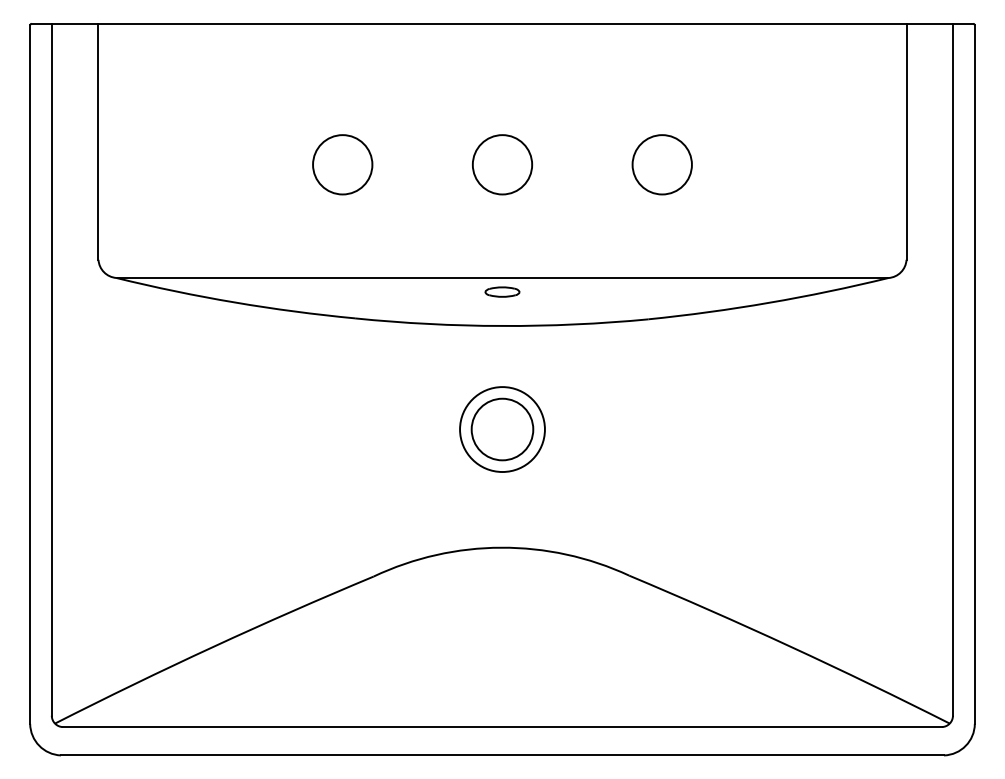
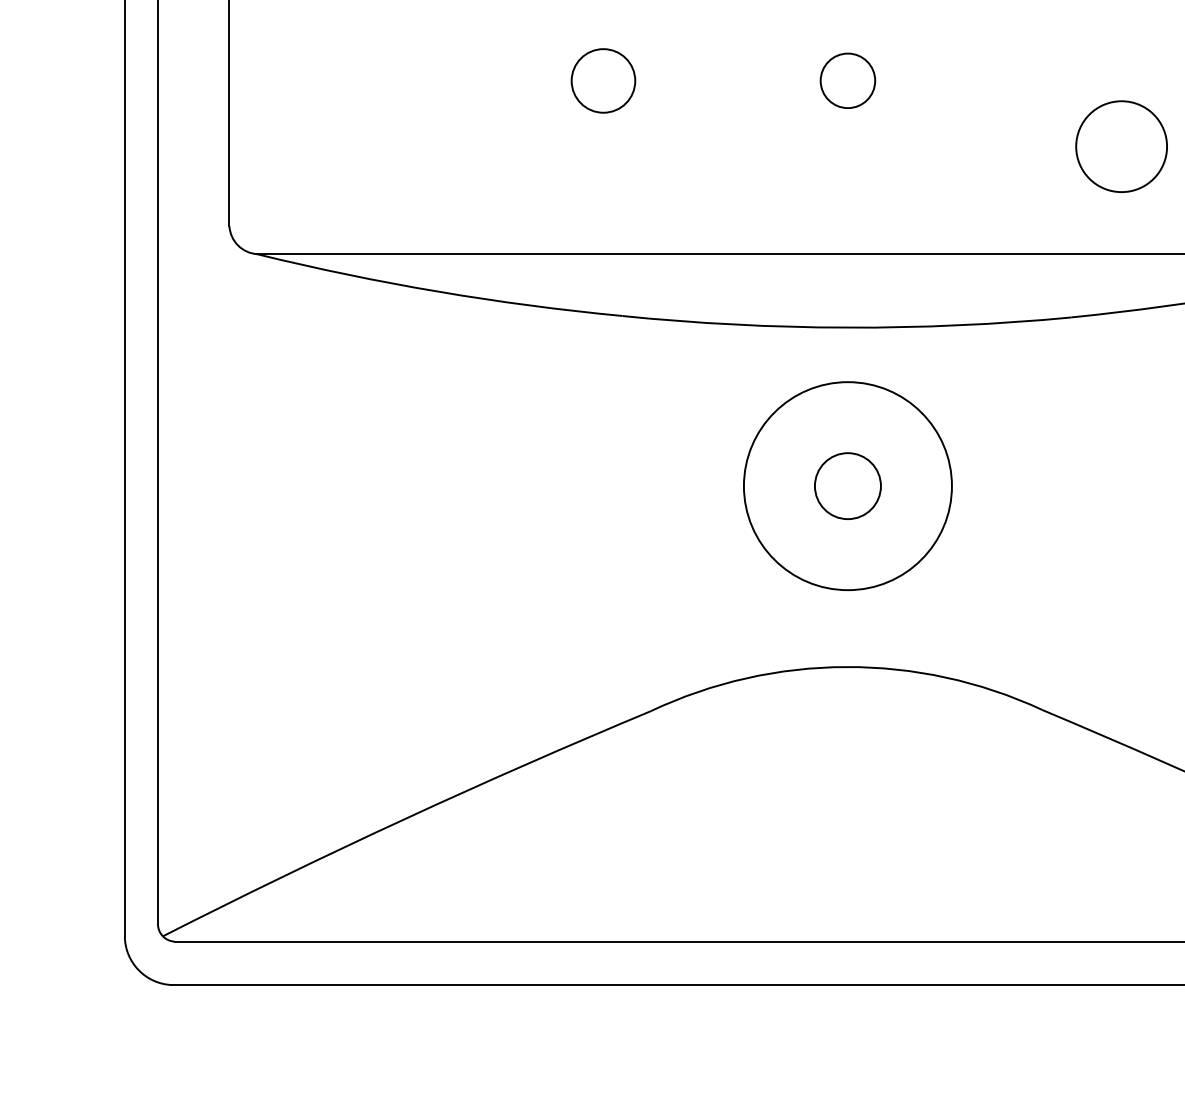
circle: (342, 164) -> (603, 80), size x0.7
circle: (502, 164) -> (847, 80), size x0.6
circle: (661, 164) -> (1120, 146), moved
part: (502, 291) -> (847, 274), removed
circle: (502, 429) -> (847, 486), size x0.7
circle: (502, 429) -> (847, 486), size x1.6

